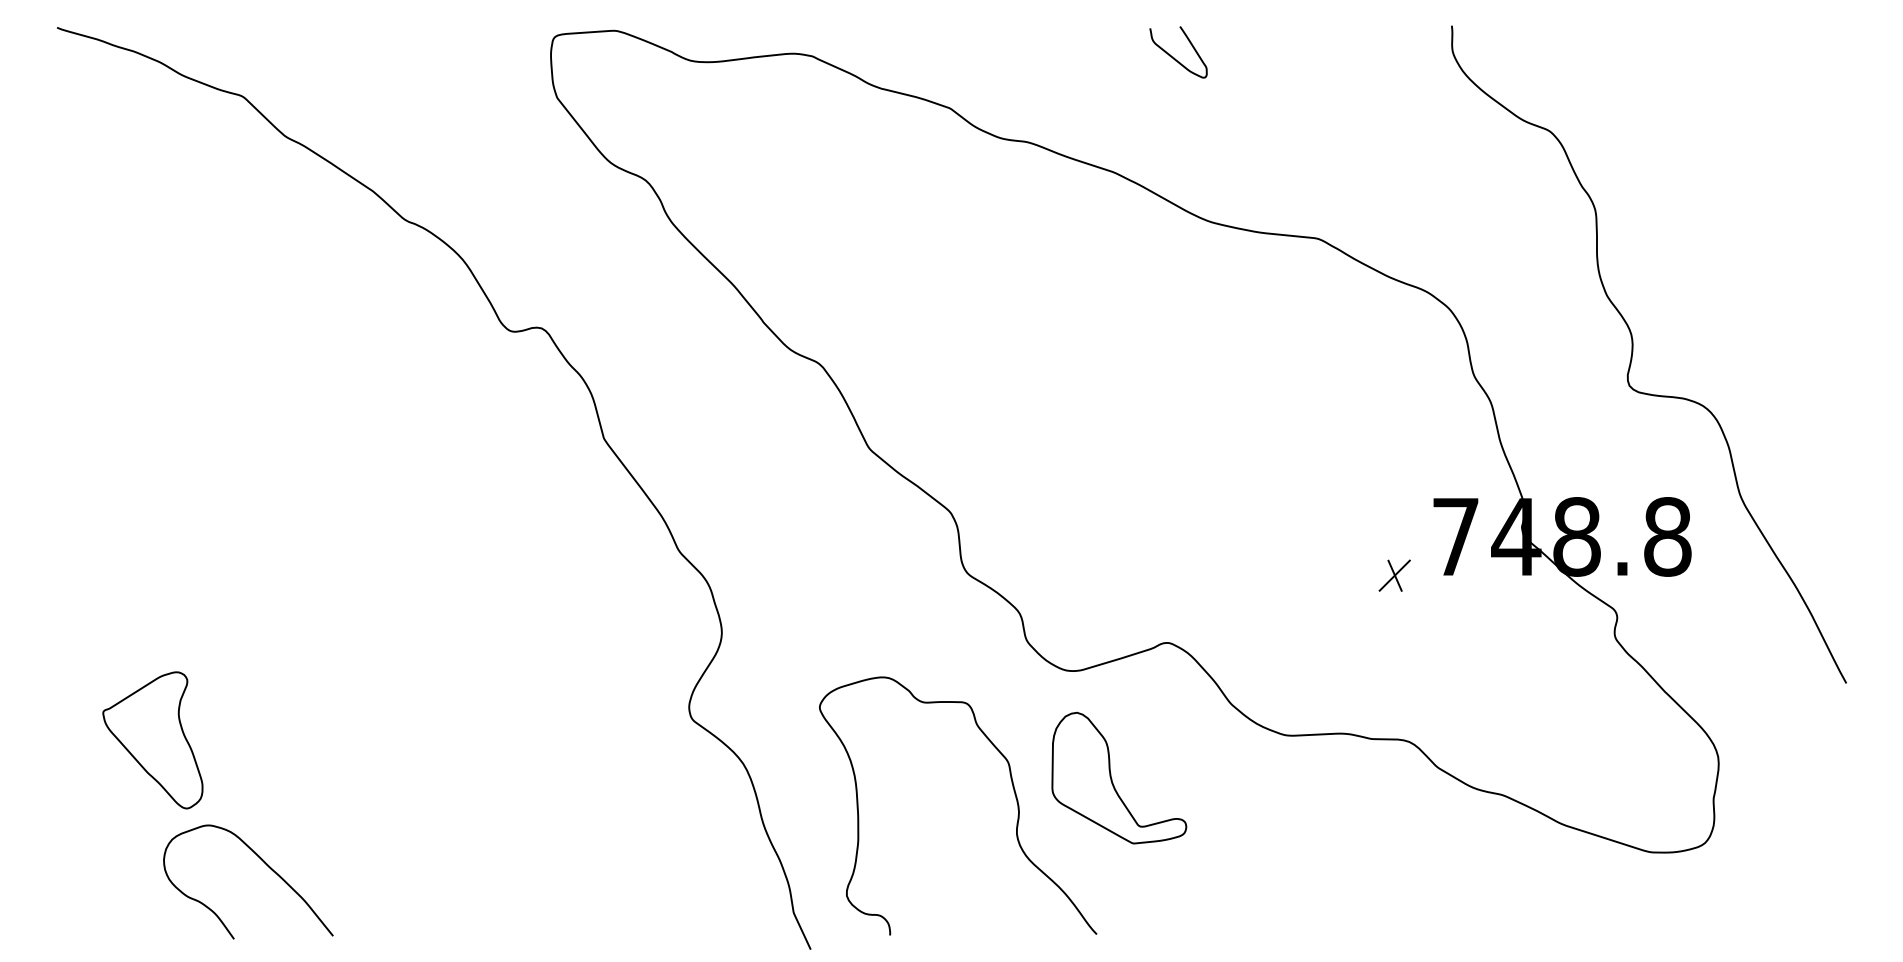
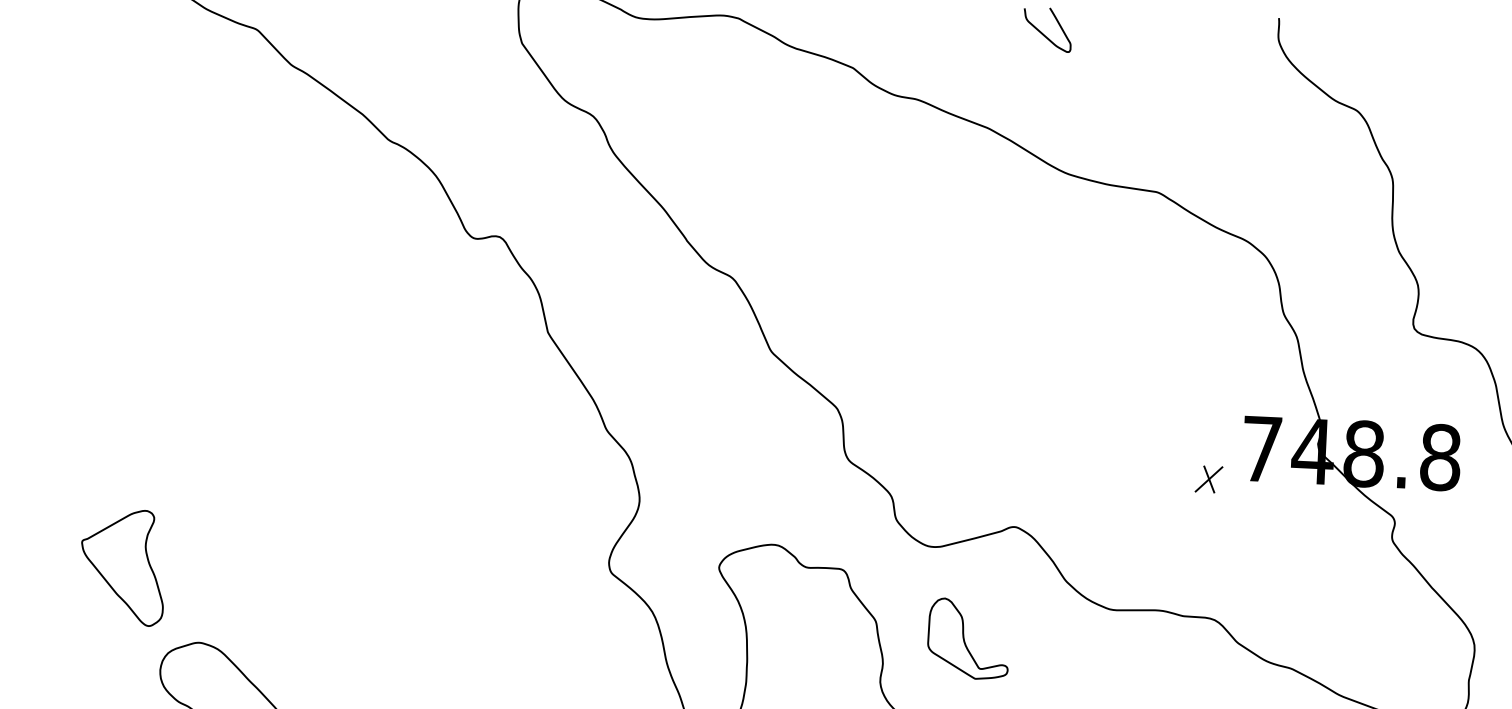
part: (152, 740) -> (122, 567), moved
part: (1118, 777) -> (968, 638), size x0.71

